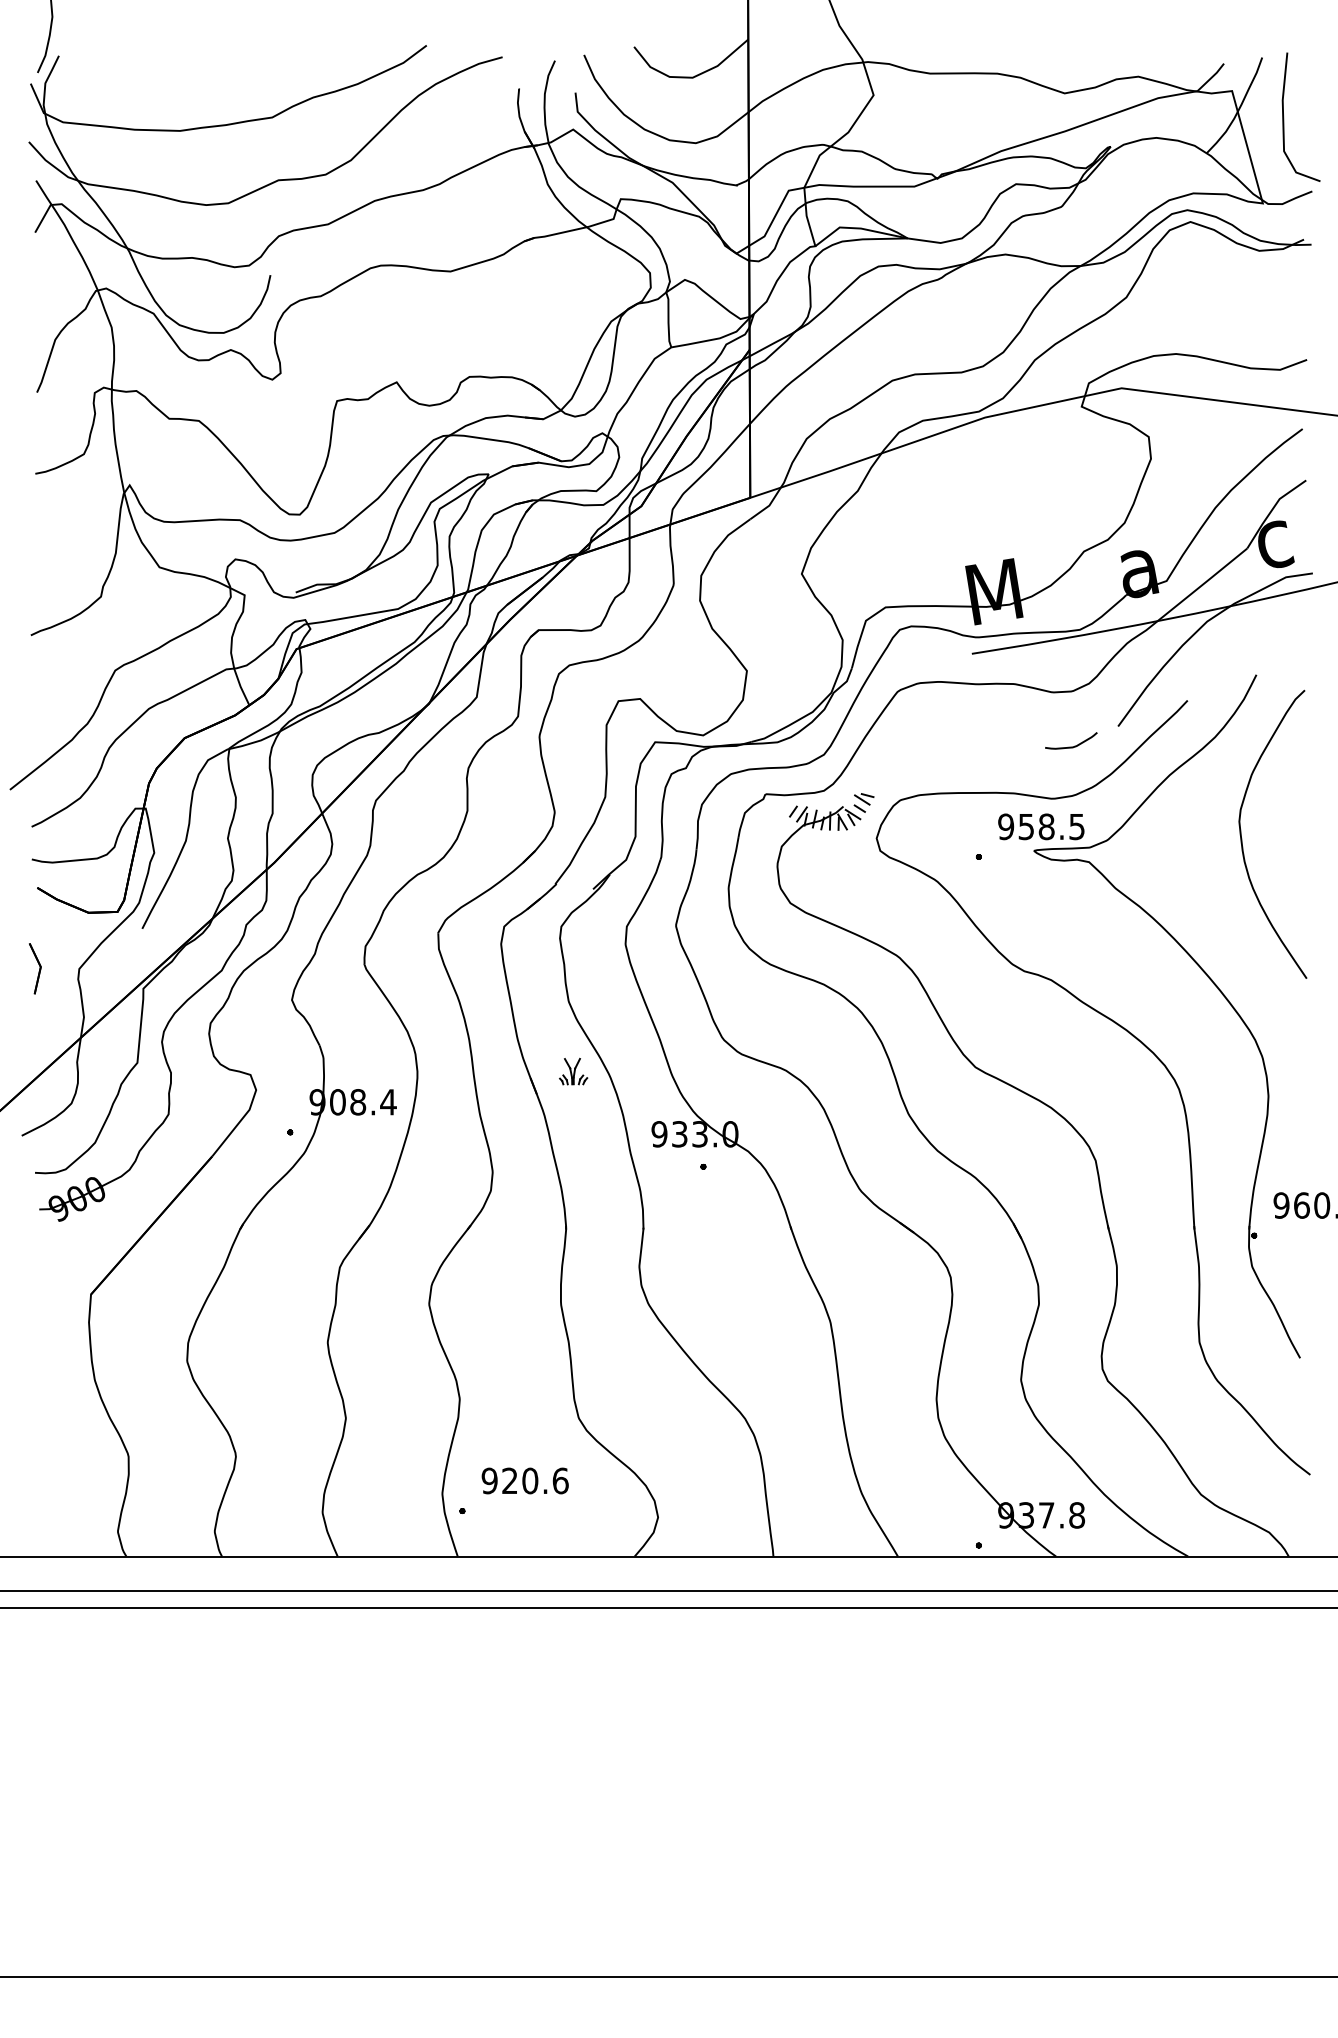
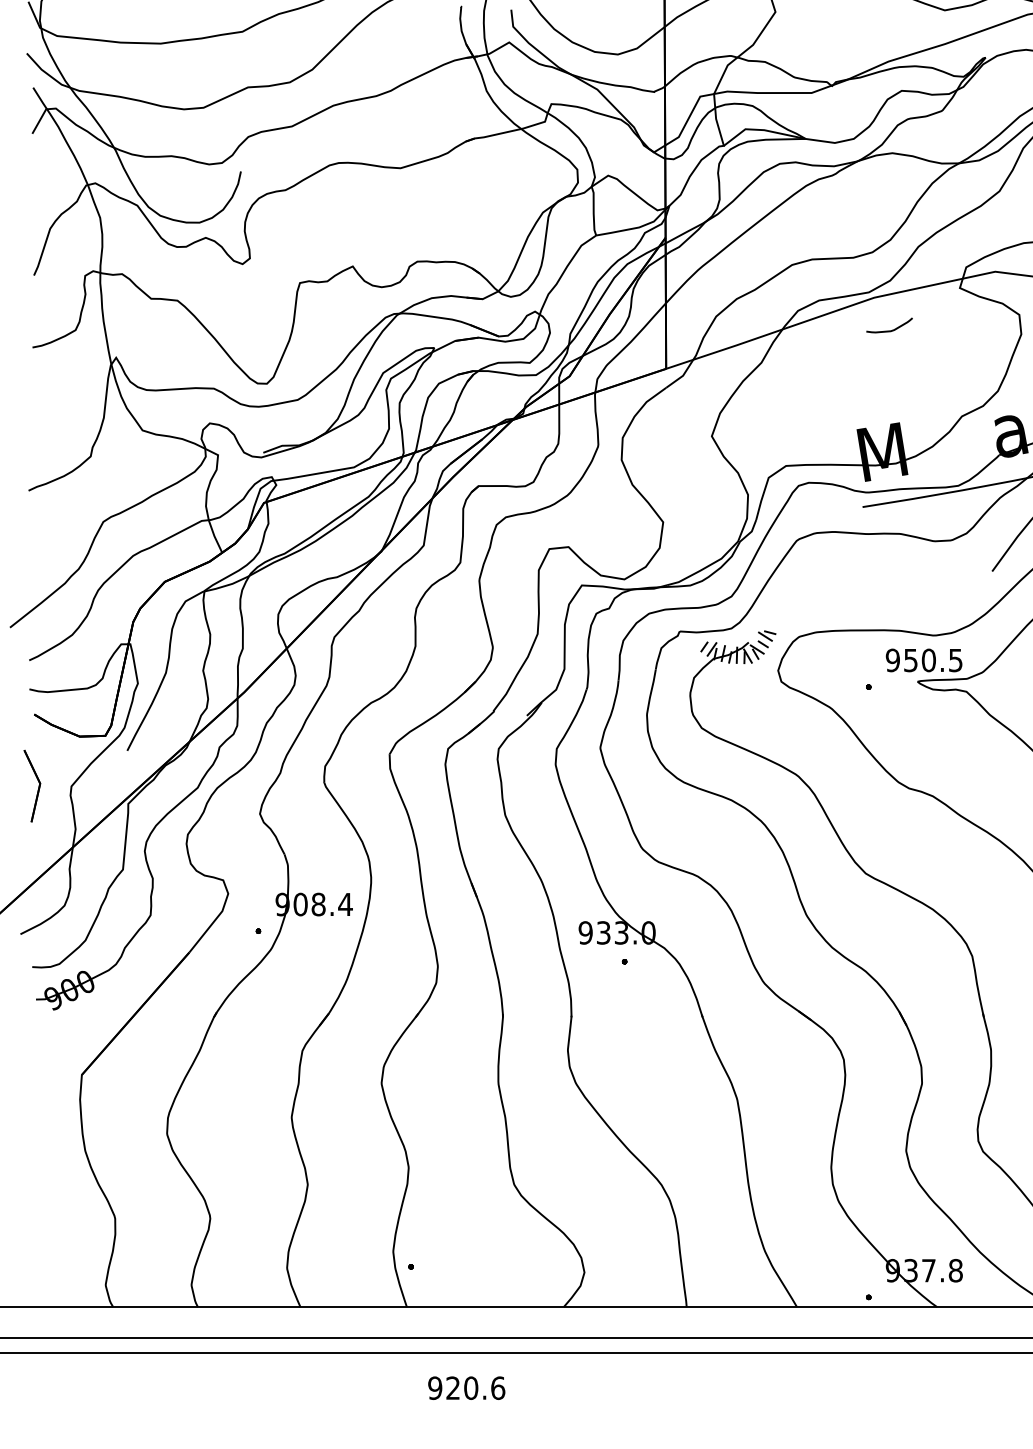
curve: (1074, 745) -> (892, 329), moved
text: (1046, 826) -> (928, 660), 958.5 -> 950.5
part: (35, 968) -> (32, 785), size x1.6
part: (573, 1071) -> (509, 877), removed
text: (524, 1480) -> (466, 1387), moved

